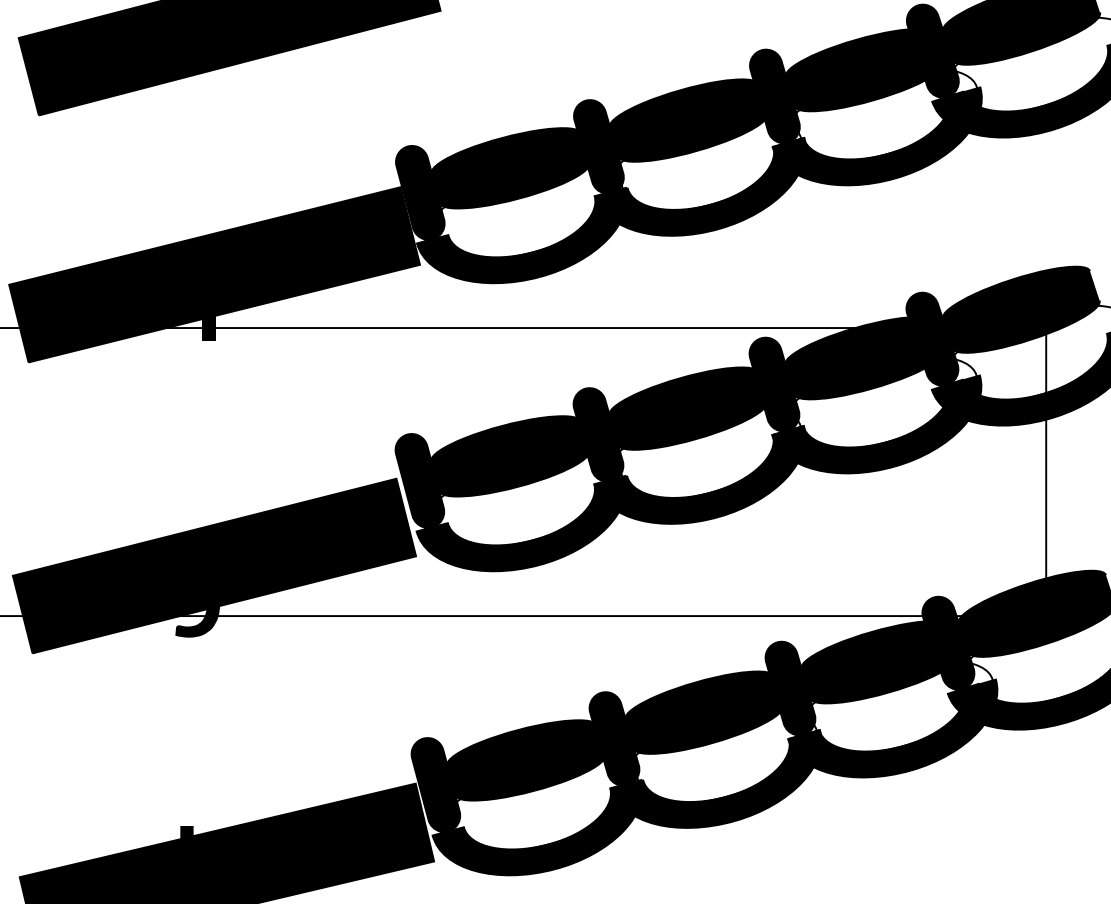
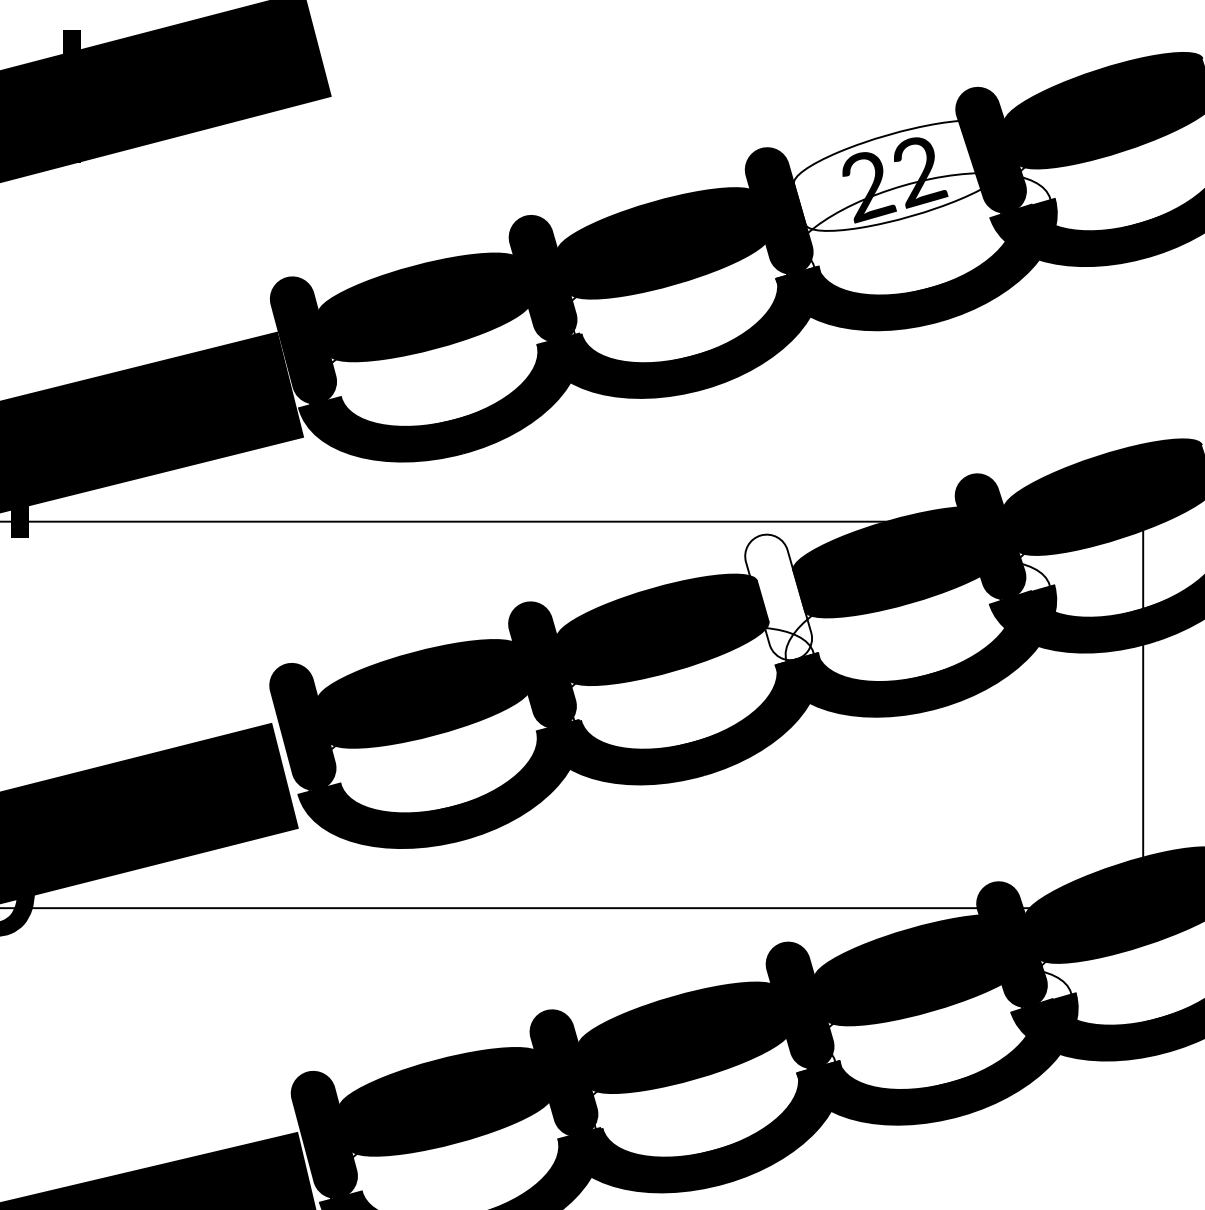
fill: (864, 69) -> (899, 174), removed
fill: (774, 384) -> (778, 597), removed

